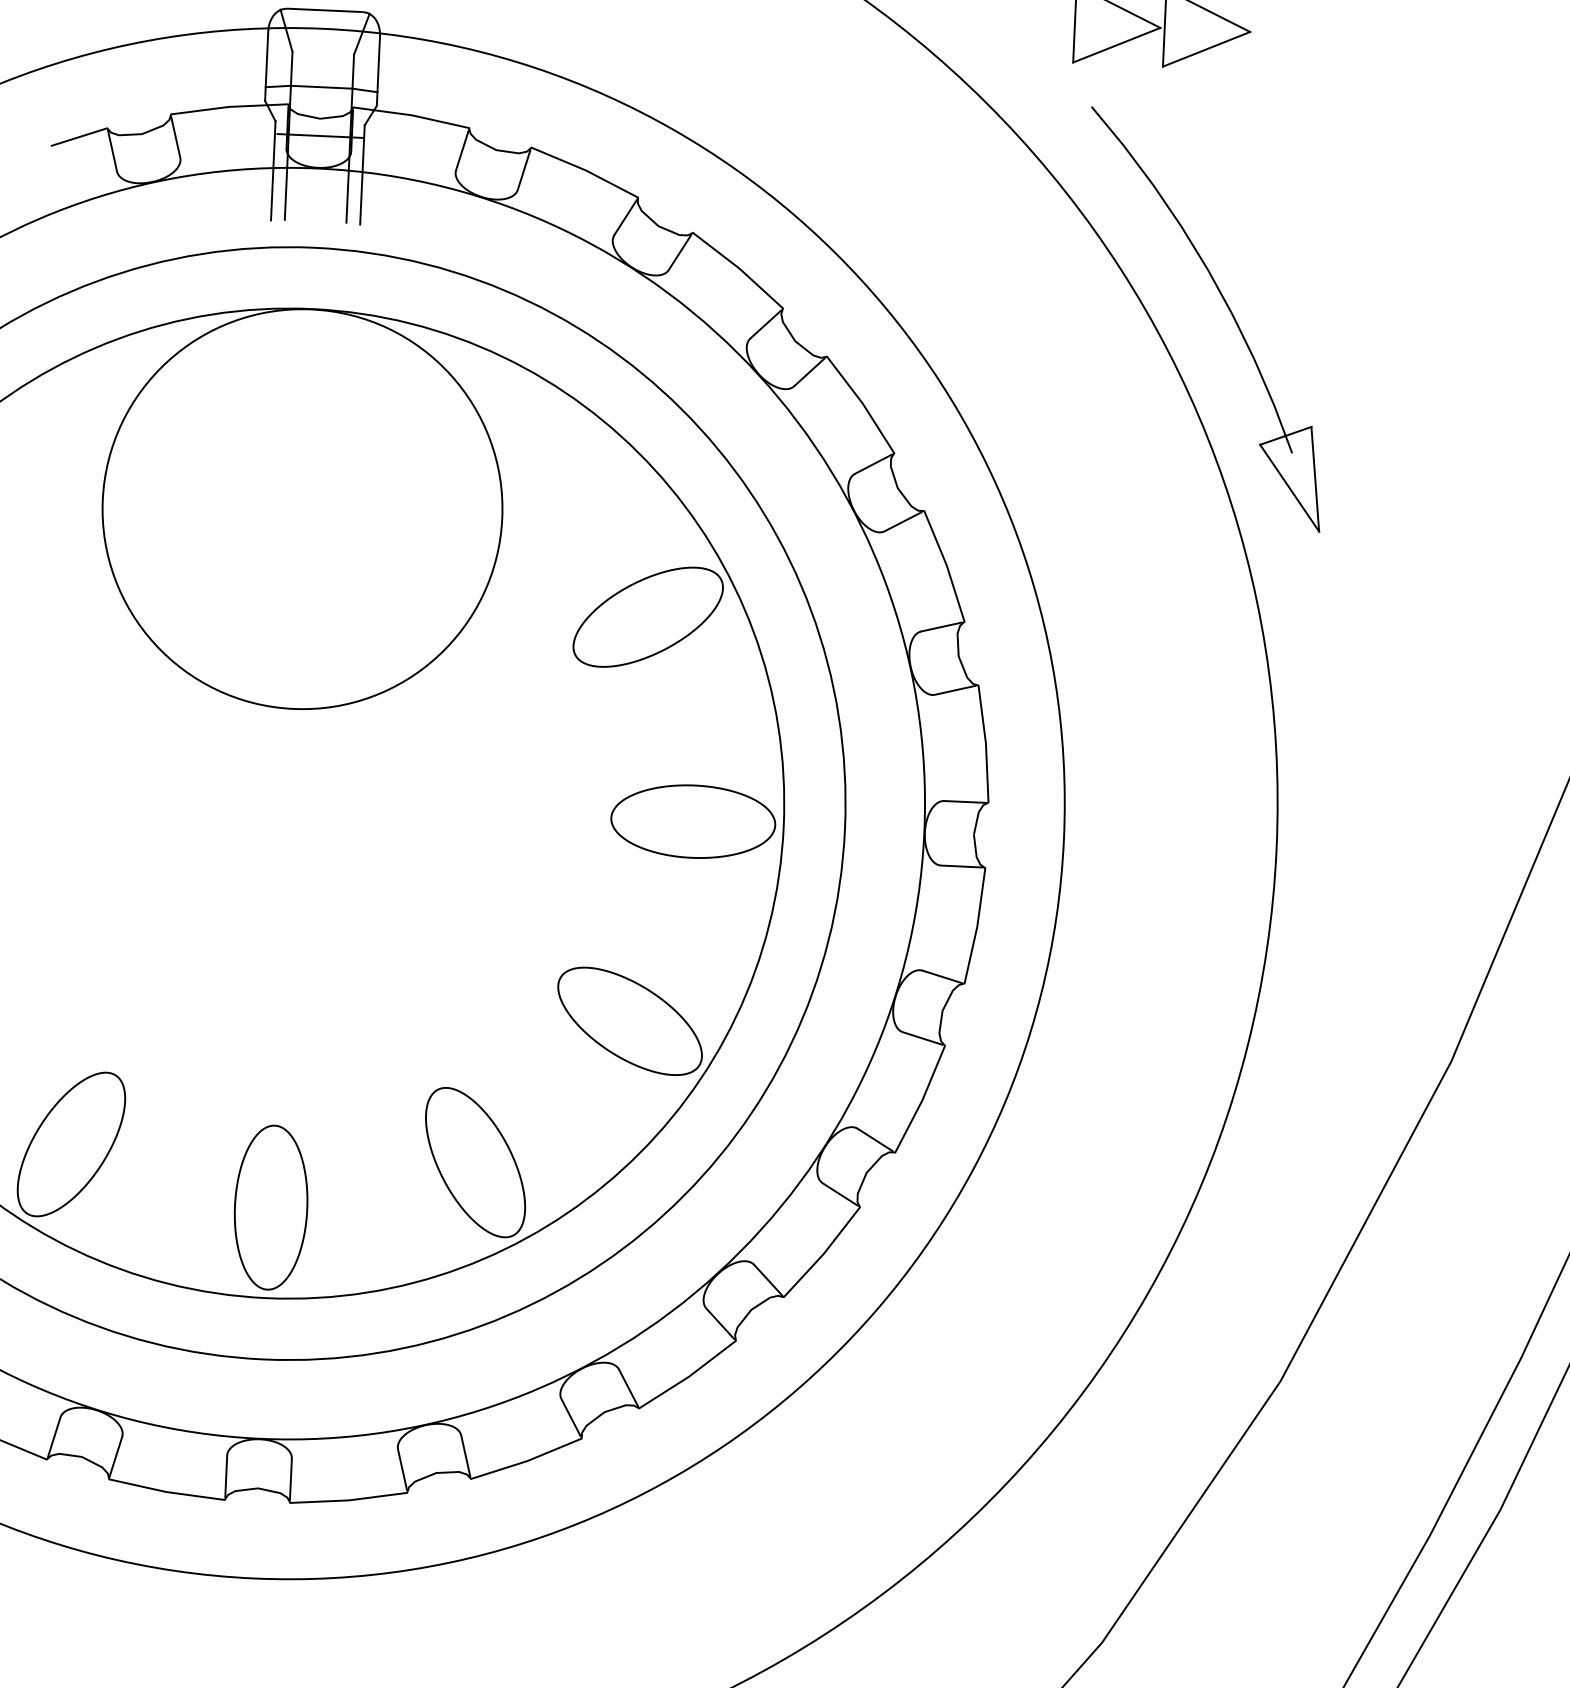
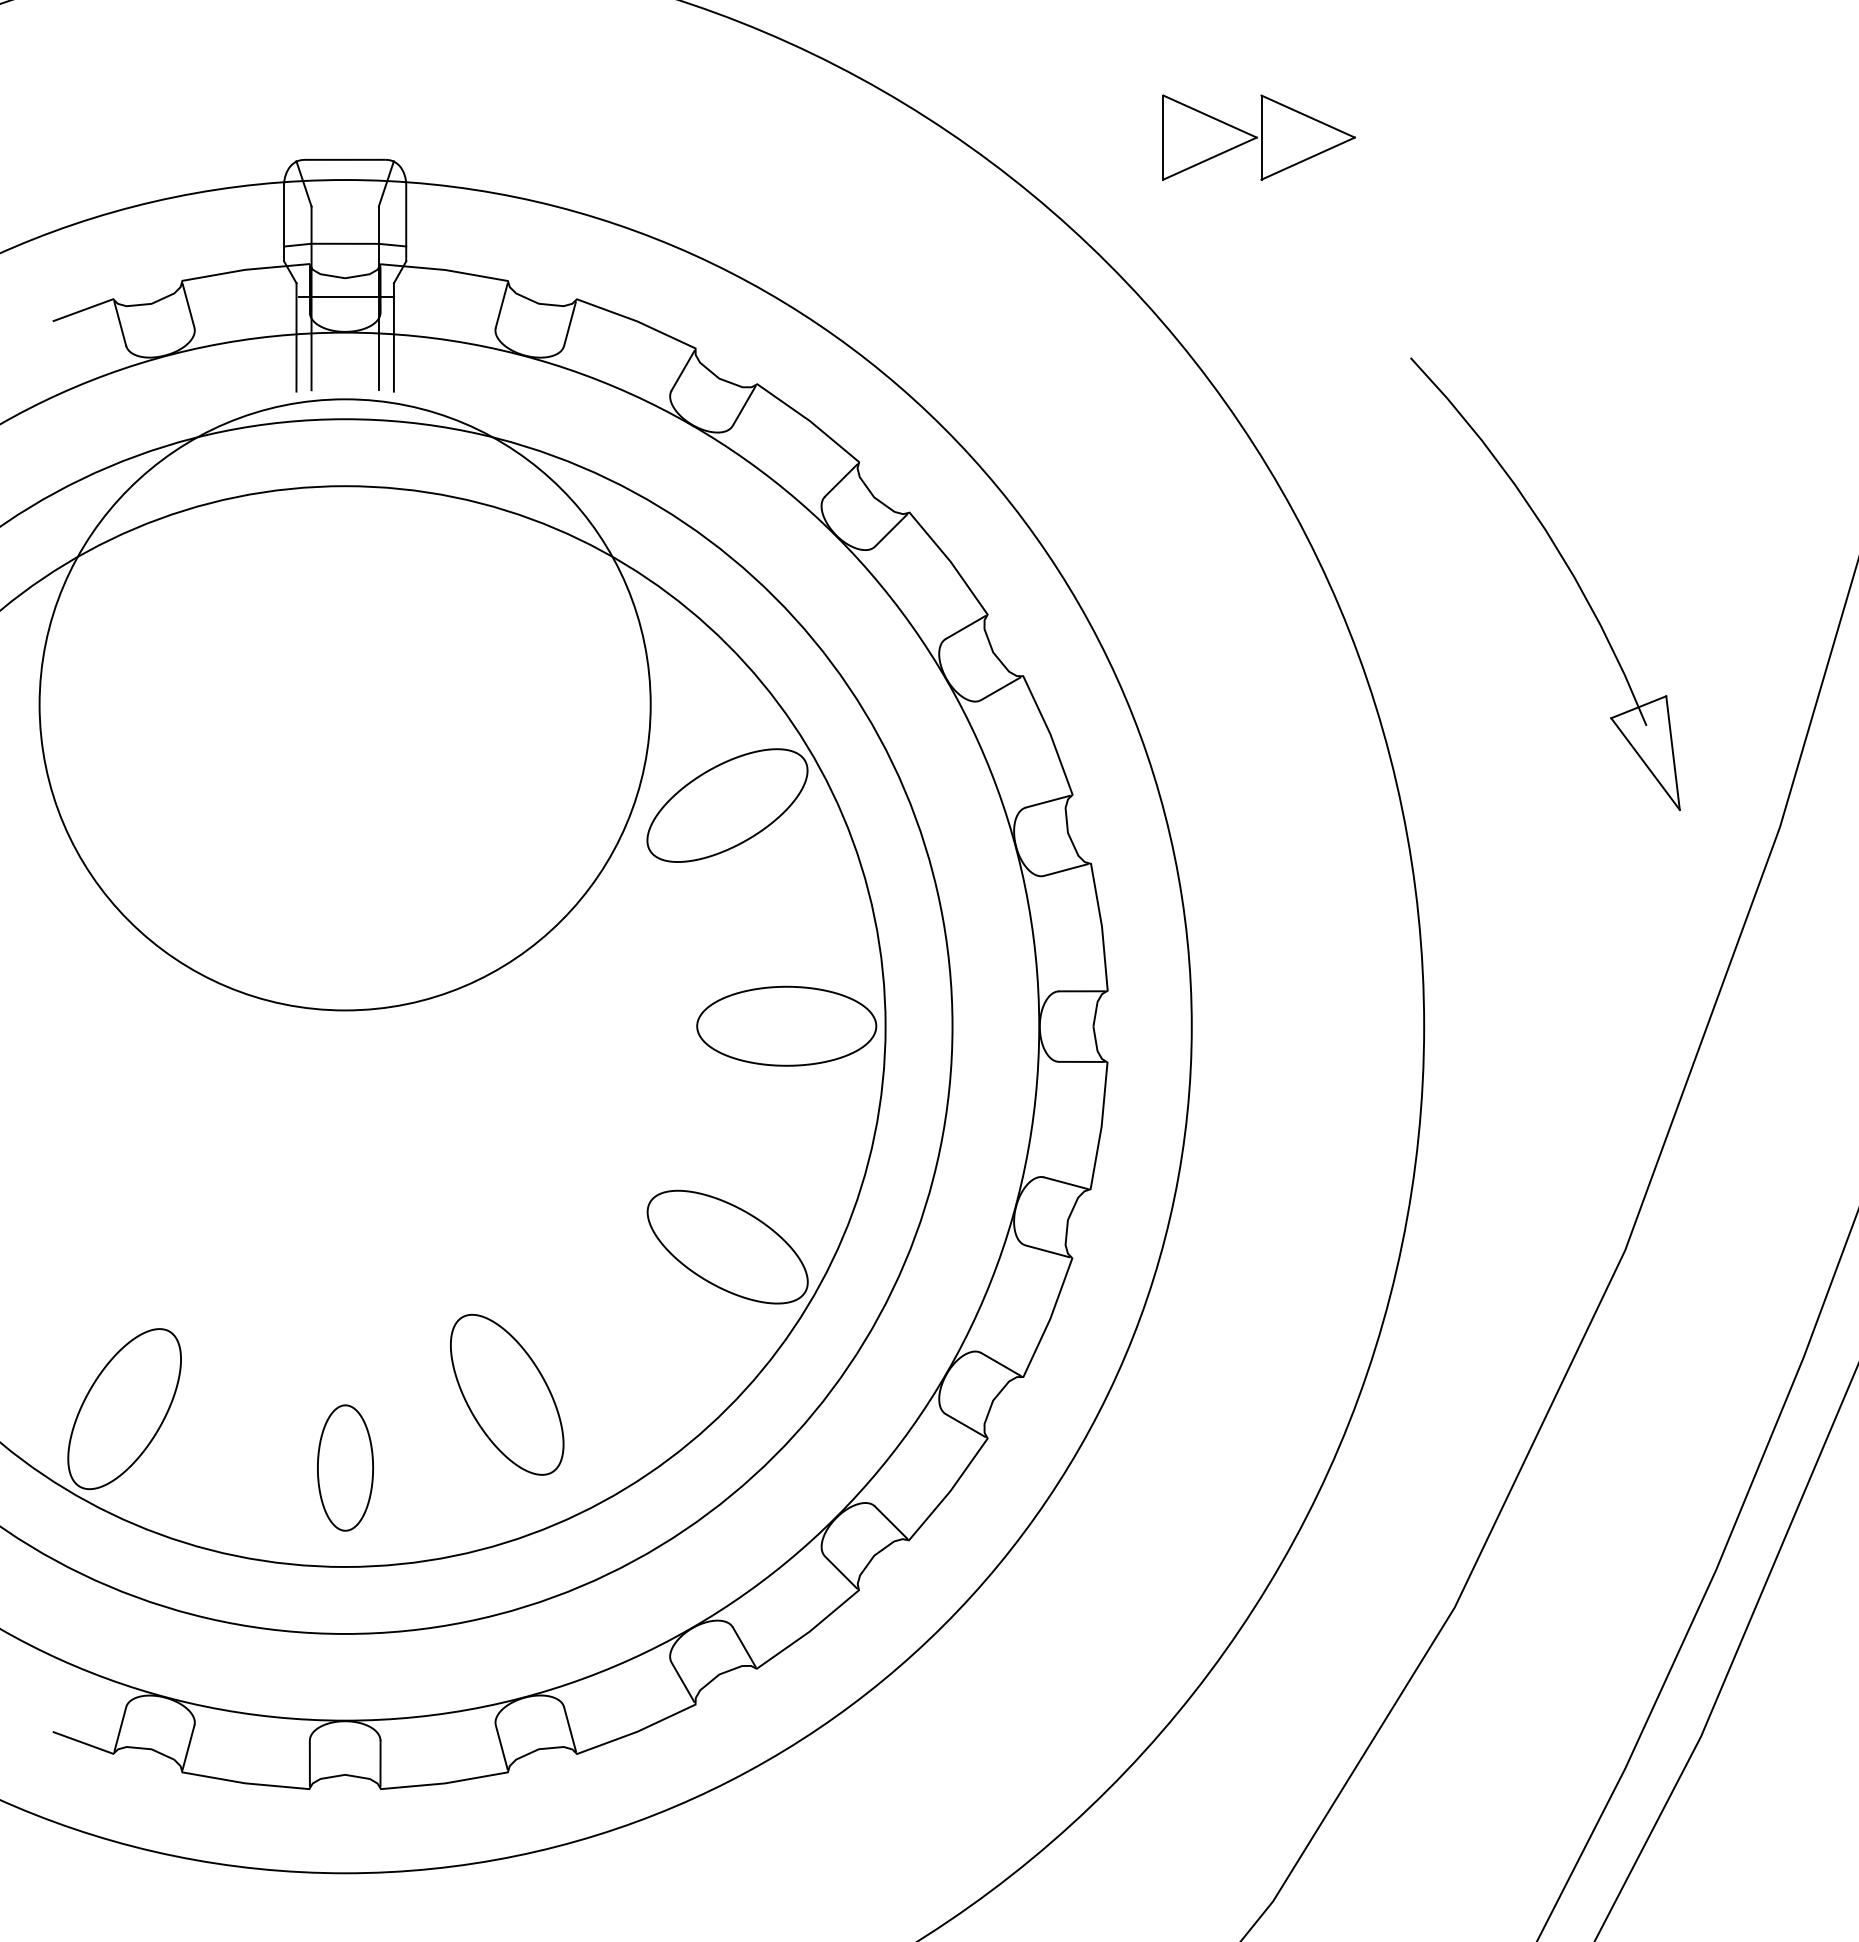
part: (1228, 308) -> (1569, 571), moved
circle: (301, 508) -> (344, 704), size x1.4
part: (475, 1162) -> (507, 1394), moved
part: (271, 1207) -> (345, 1467), size x0.7

